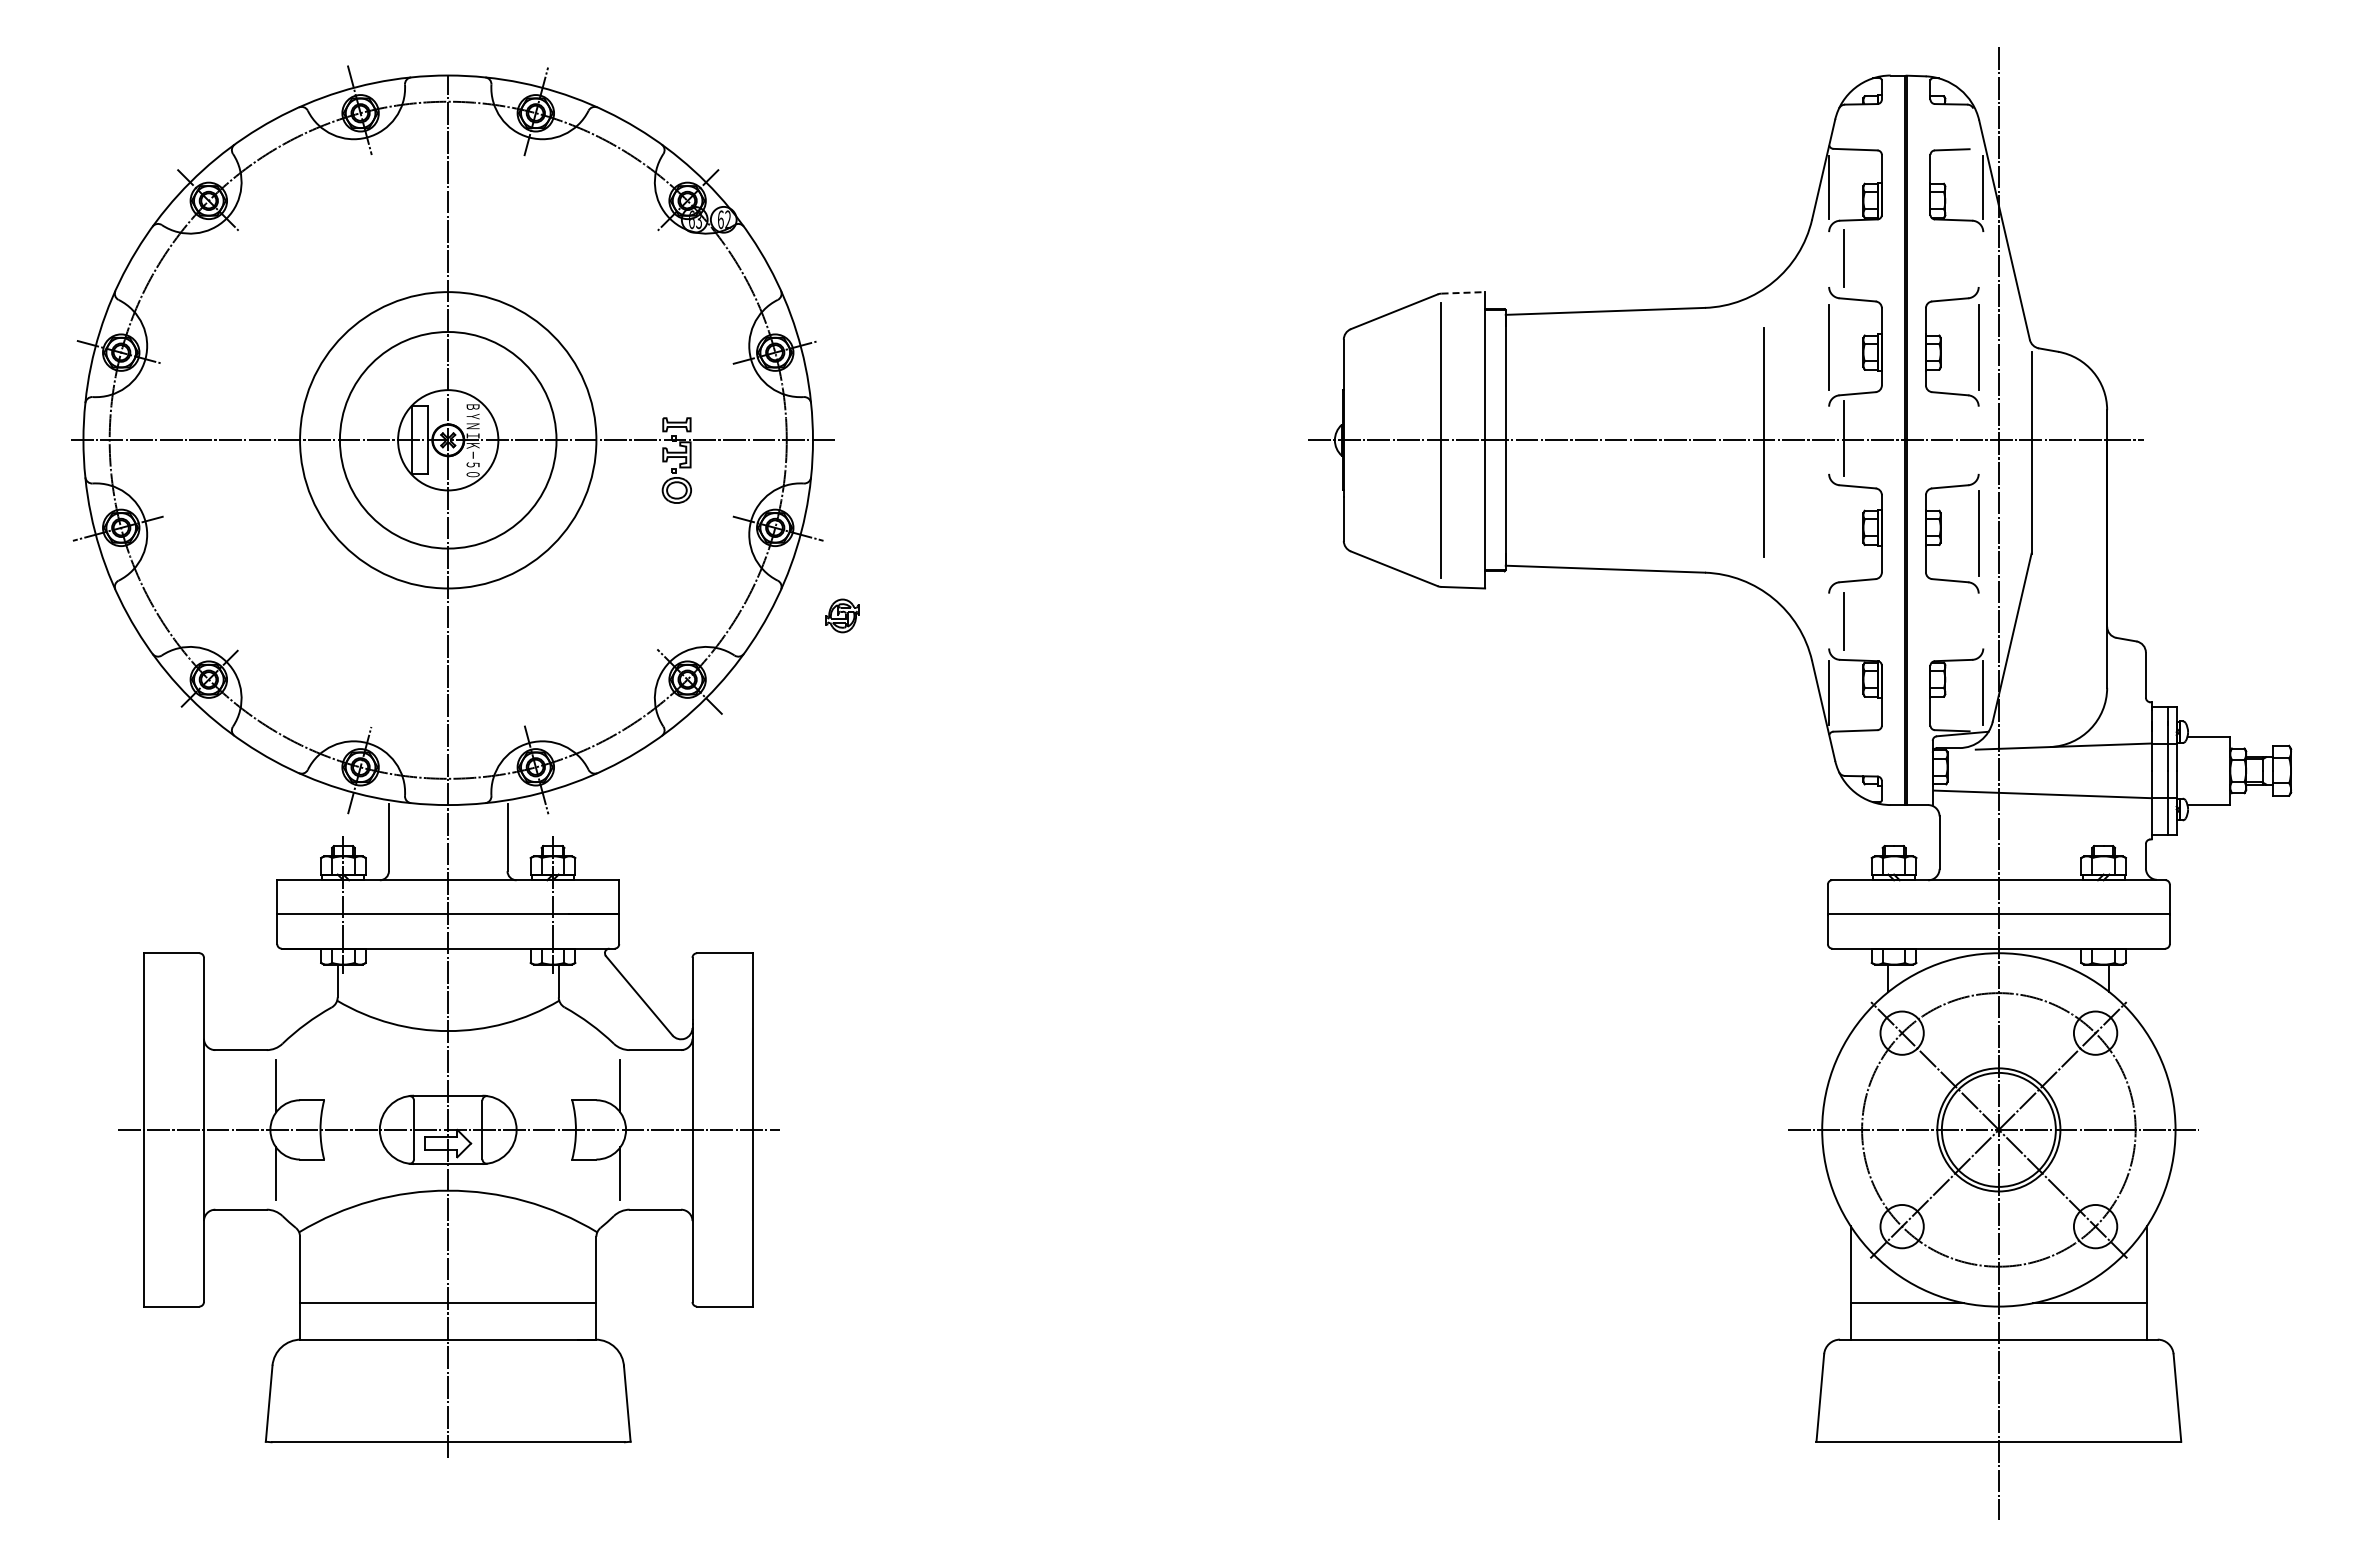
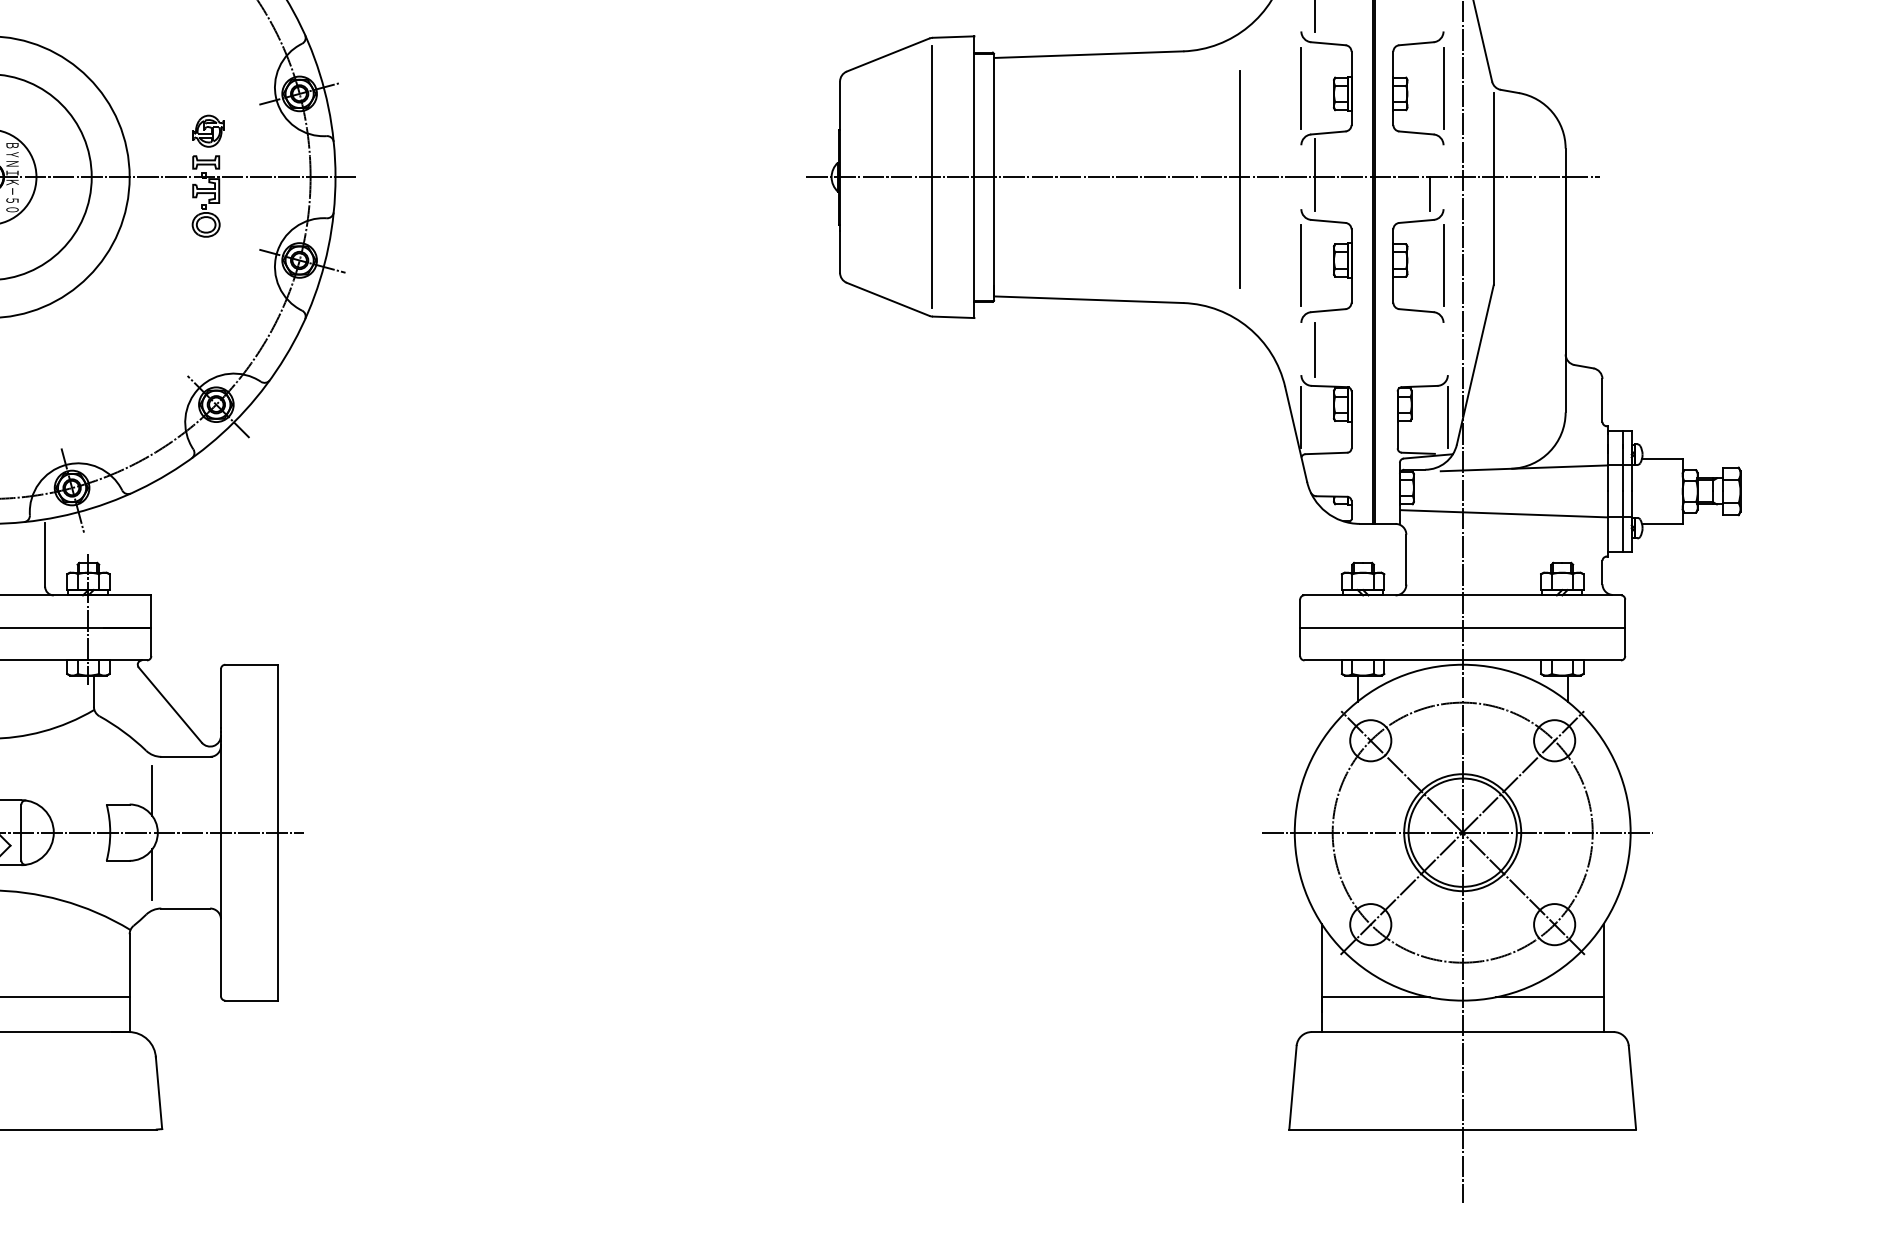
line: (1463, 292) -> (953, 36), dashed -> solid
line: (1964, 457) -> (1430, 193), added
line: (1829, 532) -> (1301, 264), added
part: (842, 615) -> (208, 130), moved

